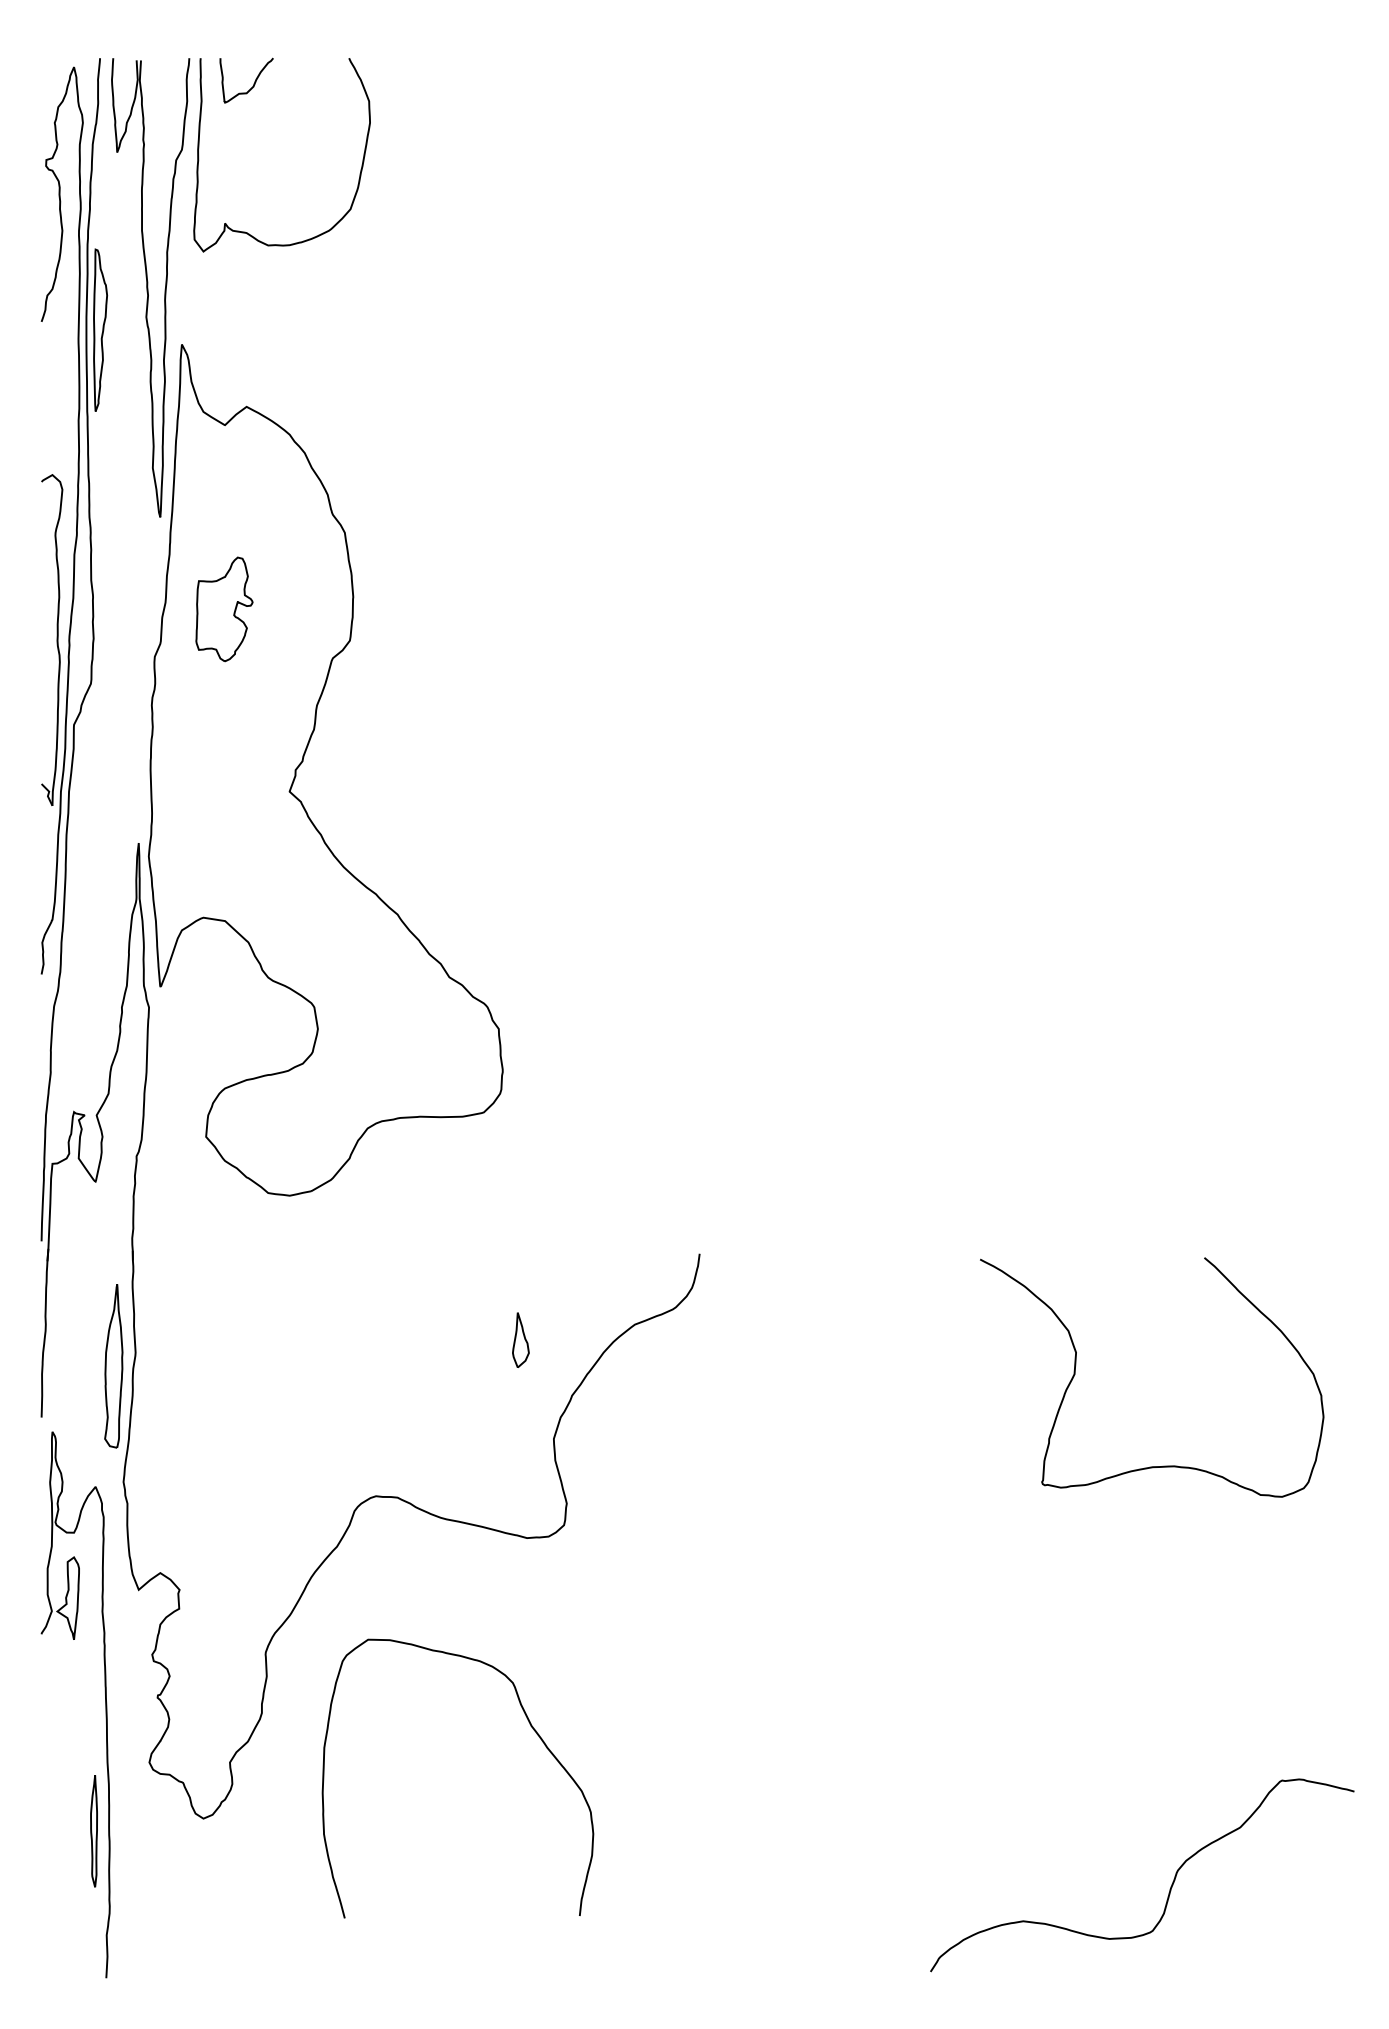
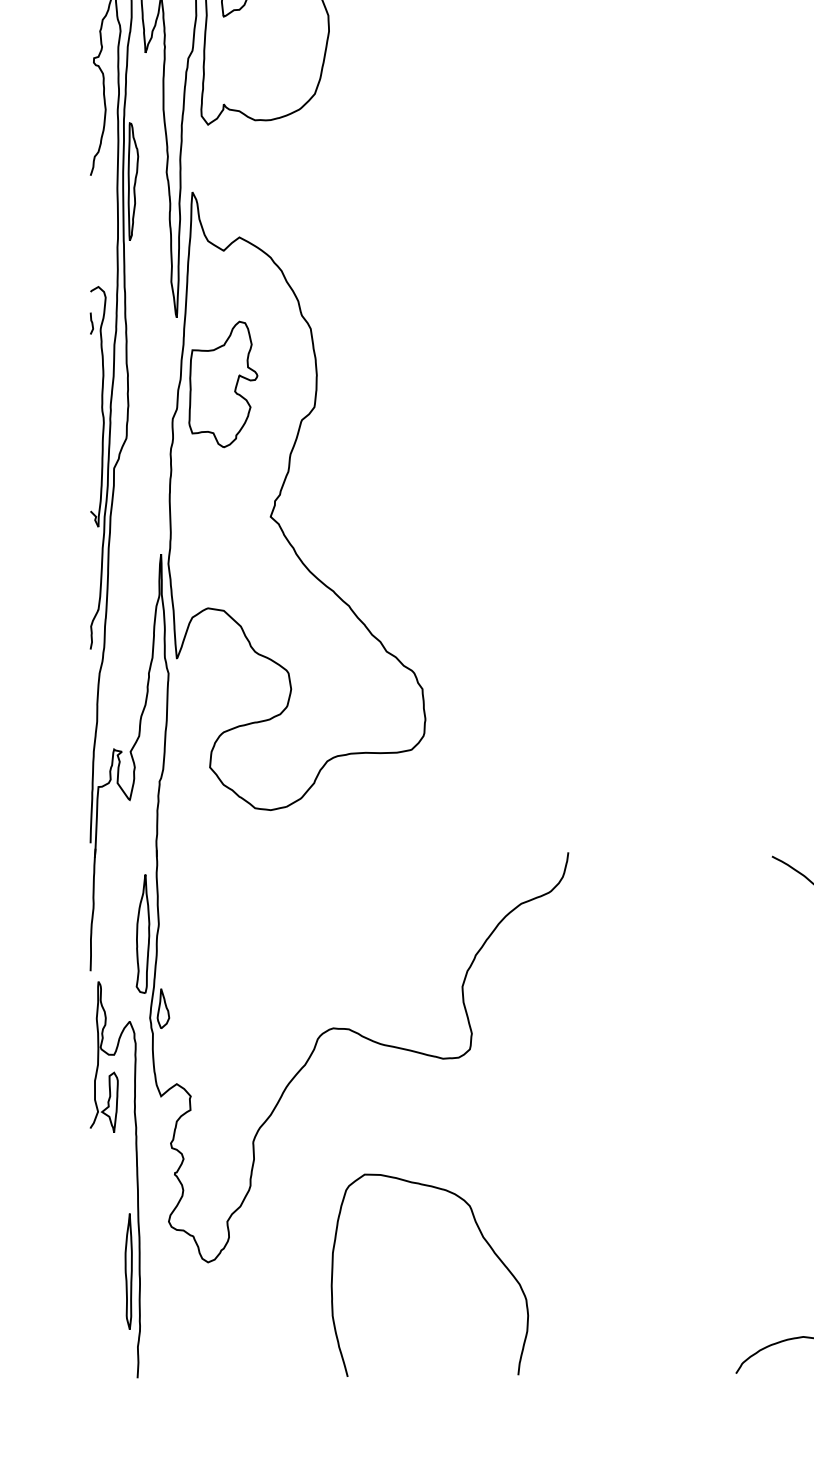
curve: (43, 525) -> (91, 323), added
part: (224, 609) -> (223, 384), size x1.67
part: (520, 1339) -> (163, 1008), moved
curve: (530, 1726) -> (482, 1237), moved
part: (93, 1831) -> (128, 1271), size x1.43

